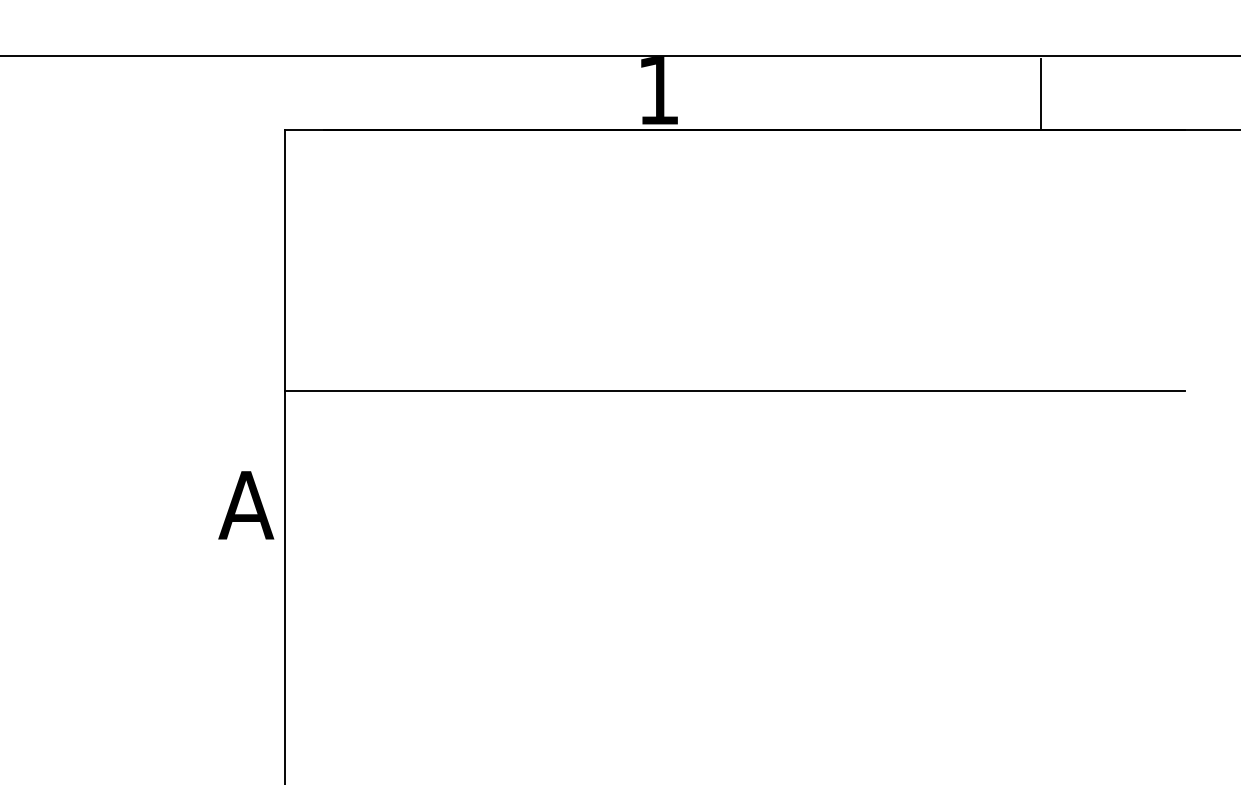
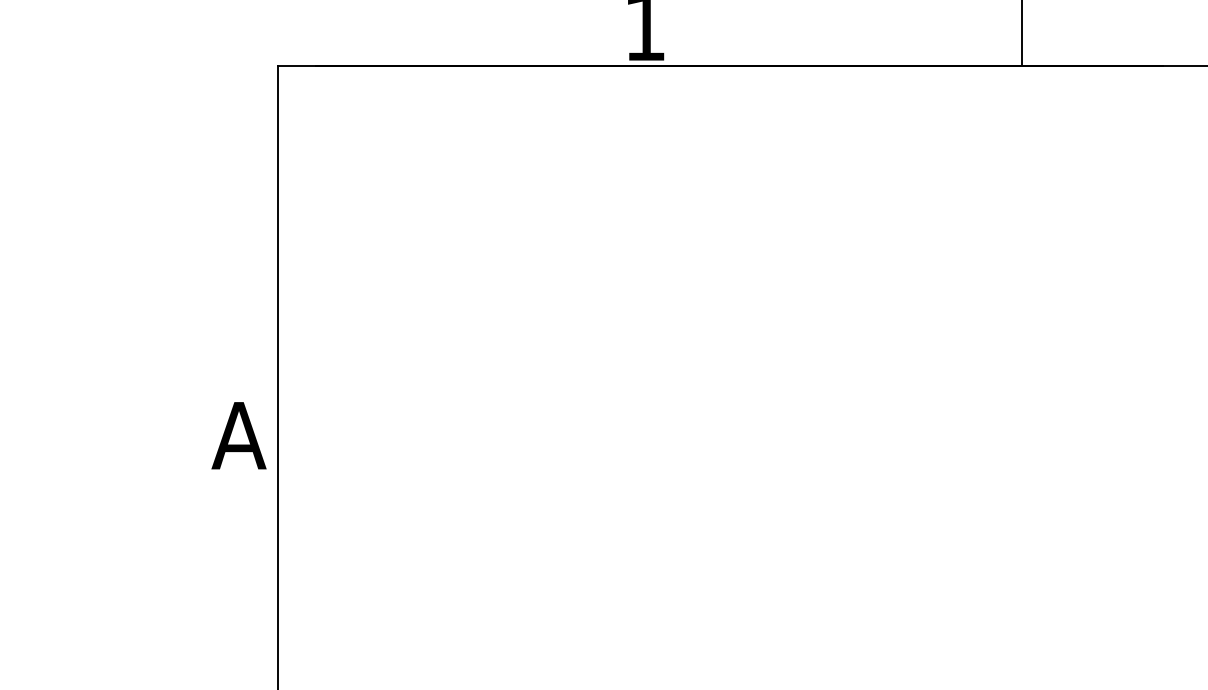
line: (734, 390) -> (719, 322), removed

